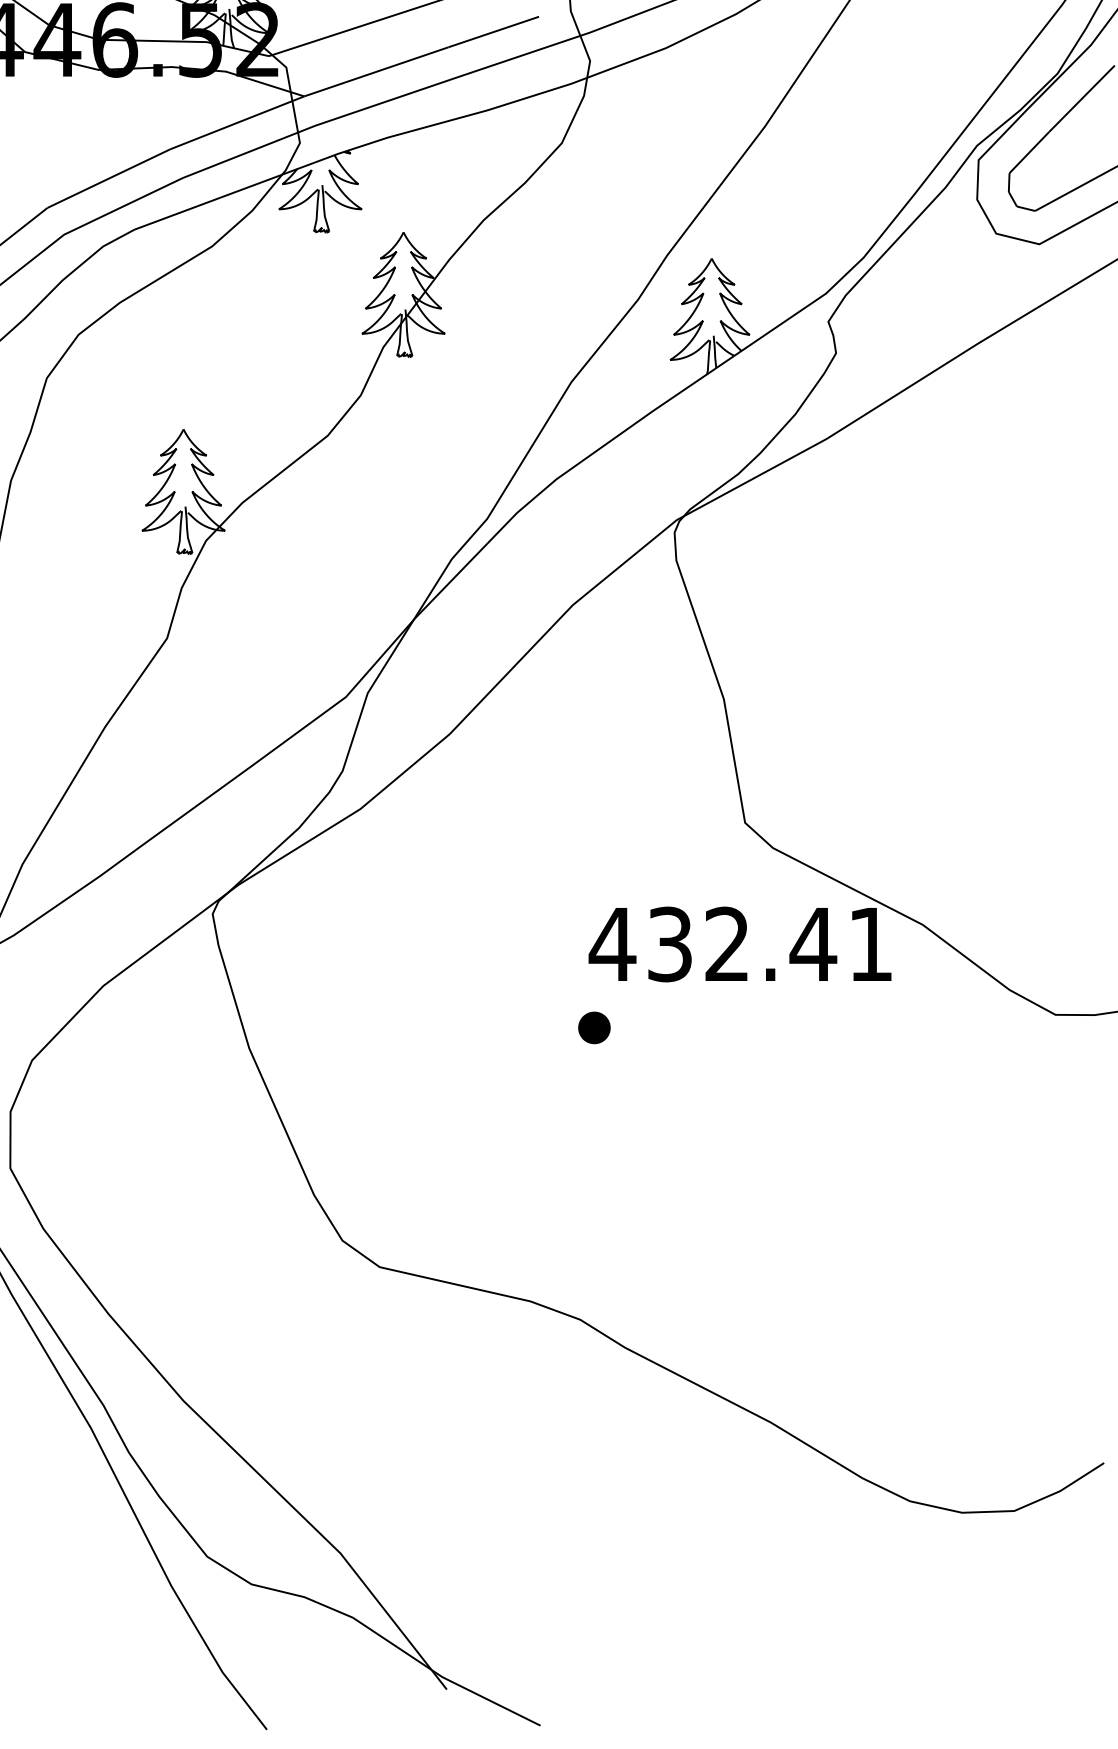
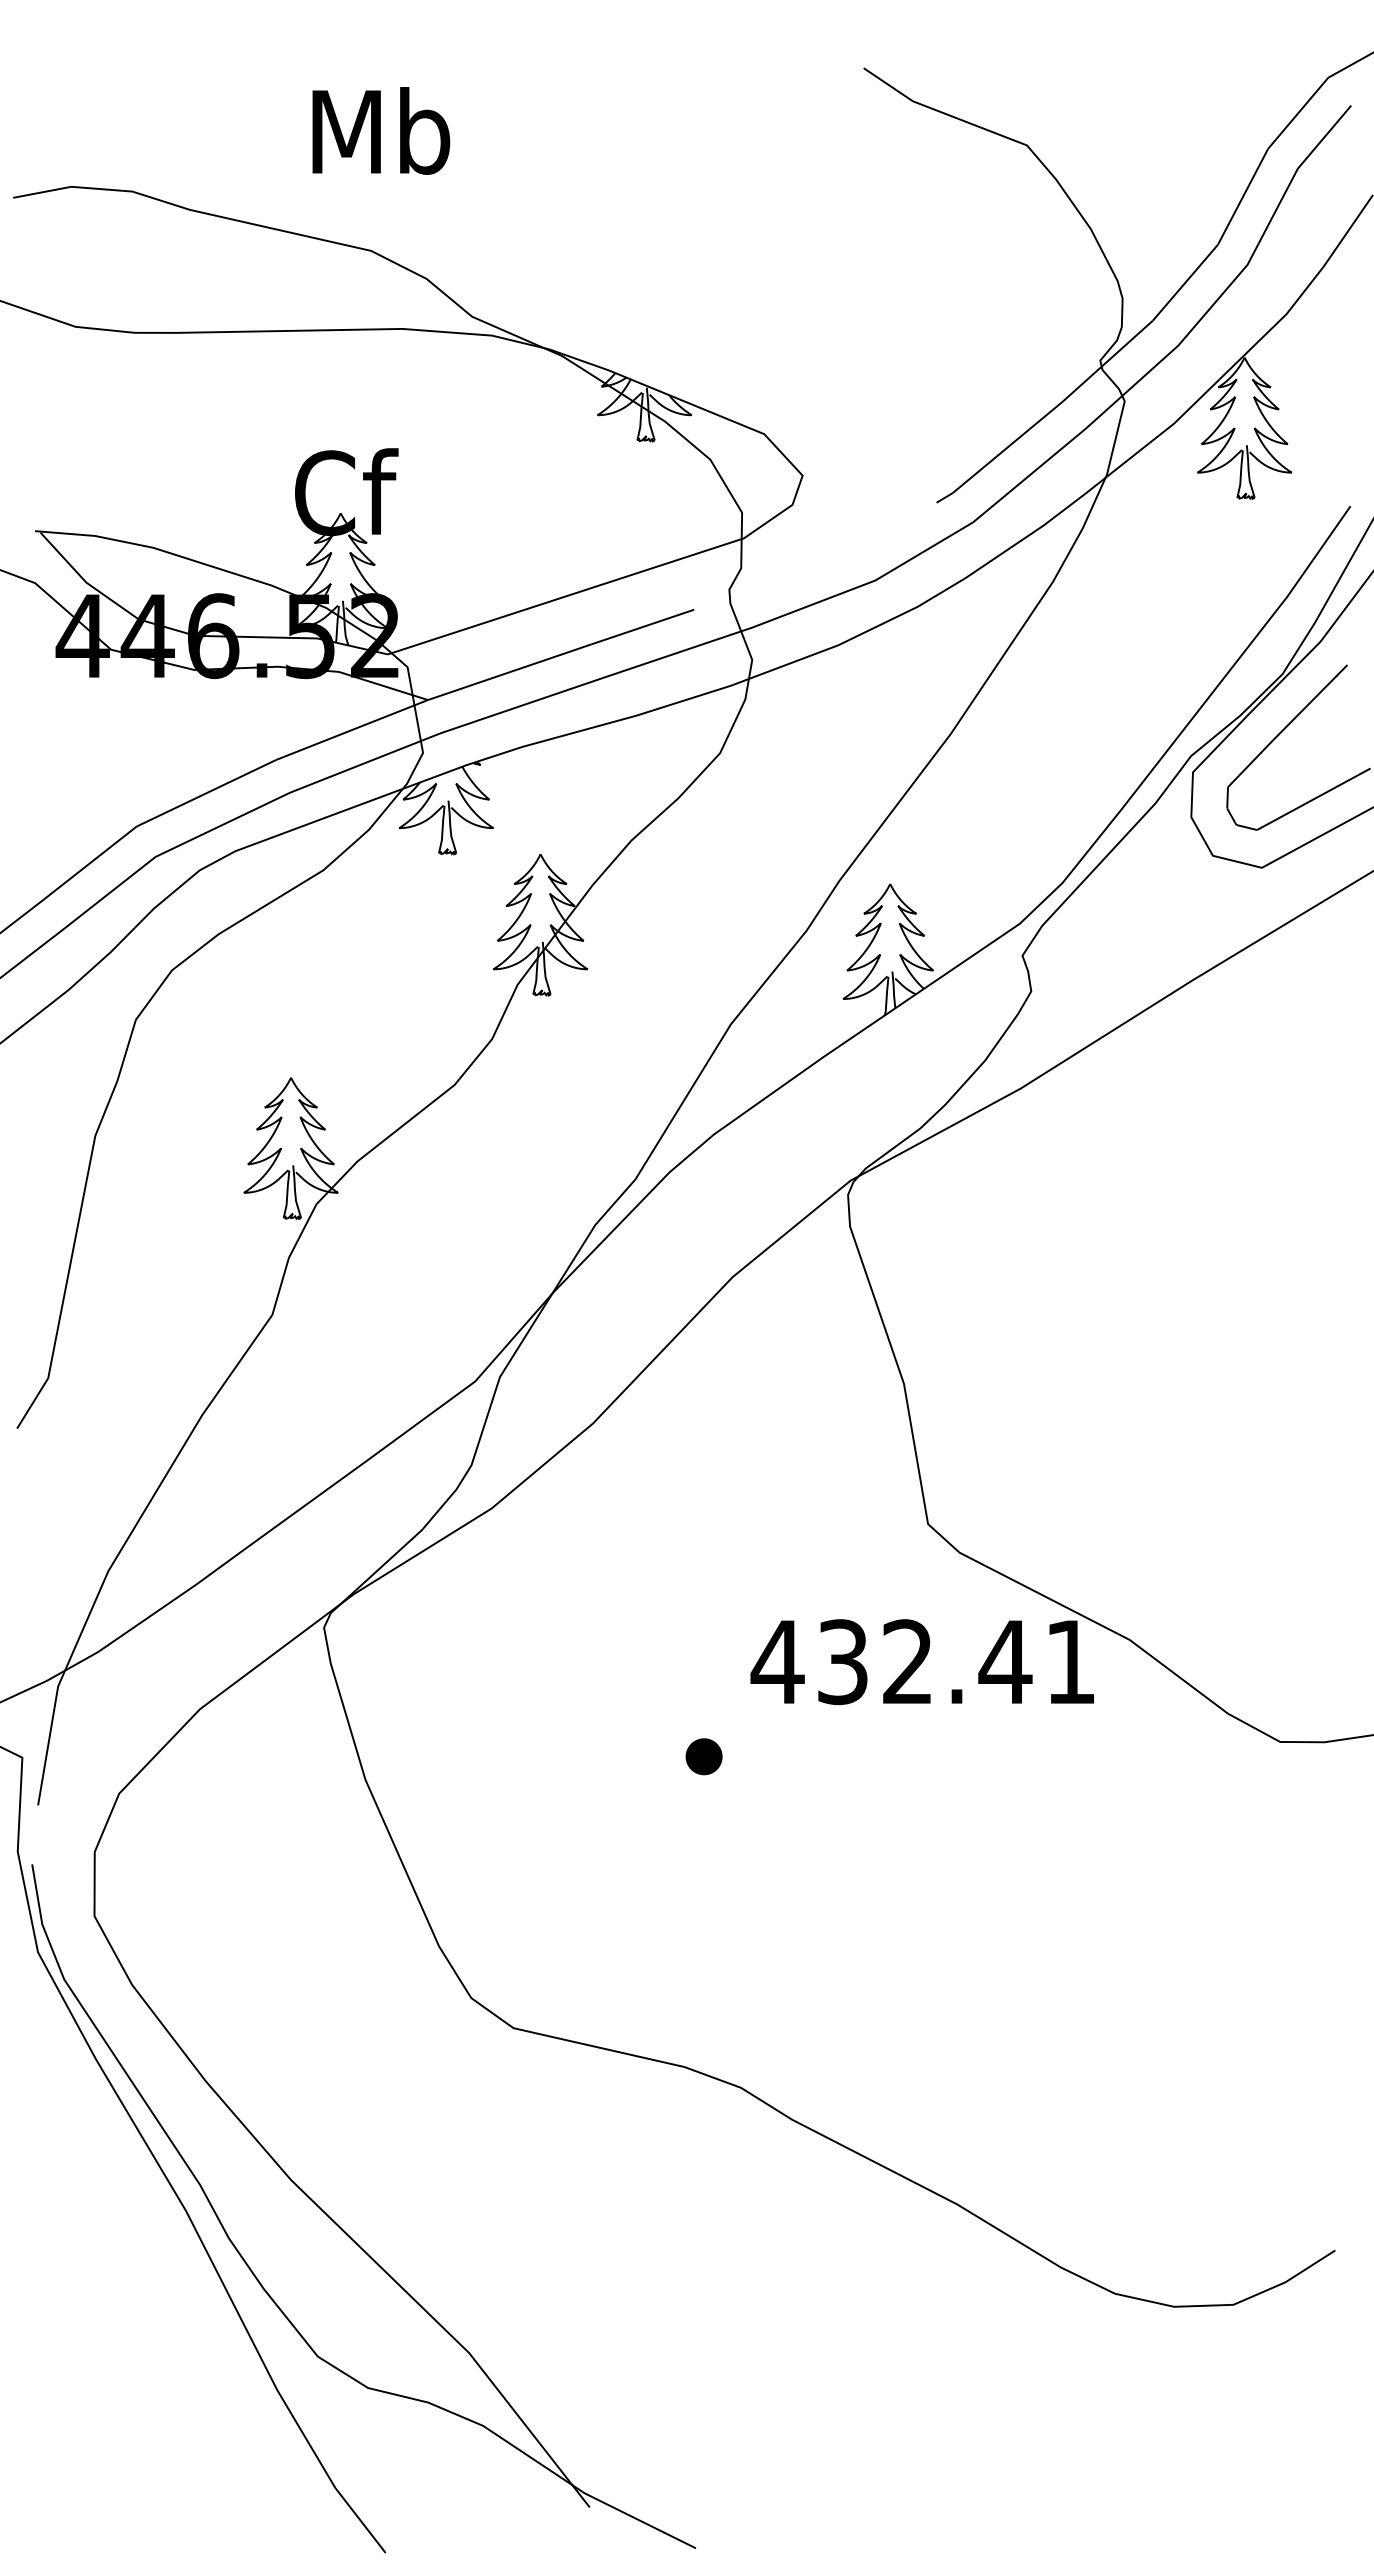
part: (593, 1027) -> (703, 1756), moved

